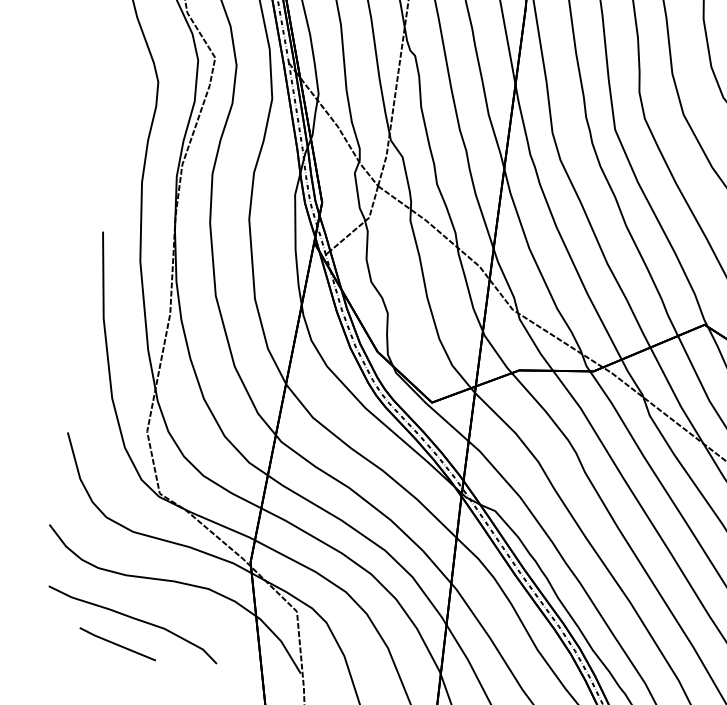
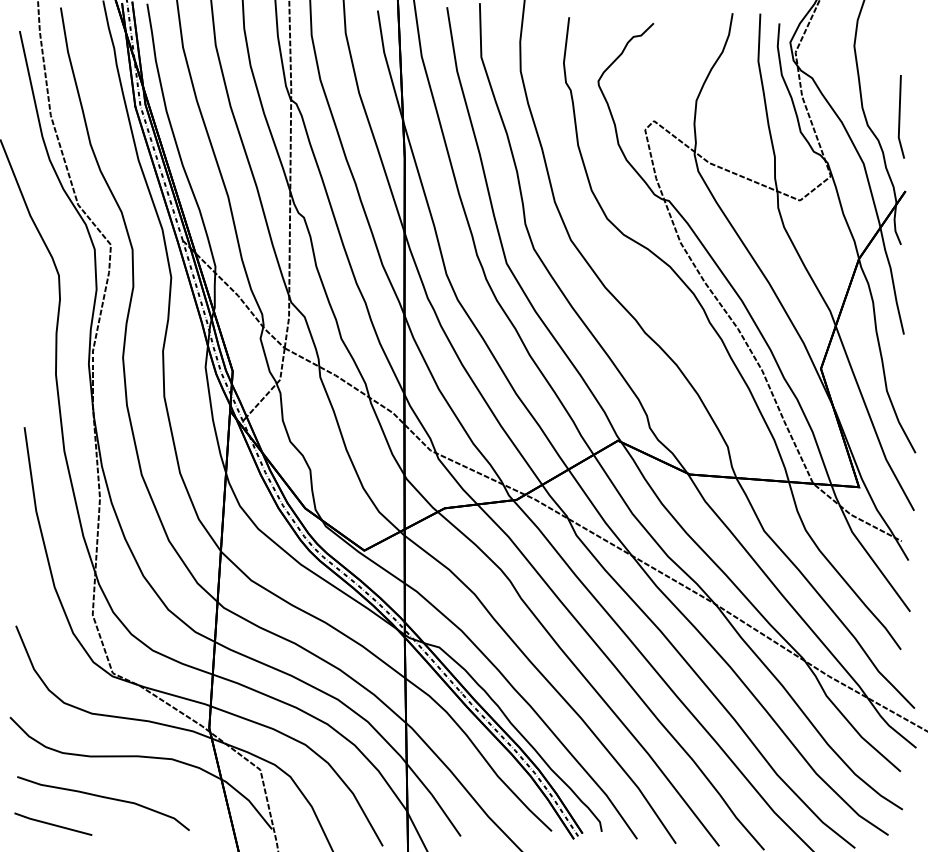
line: (117, 643) -> (52, 823), moved

